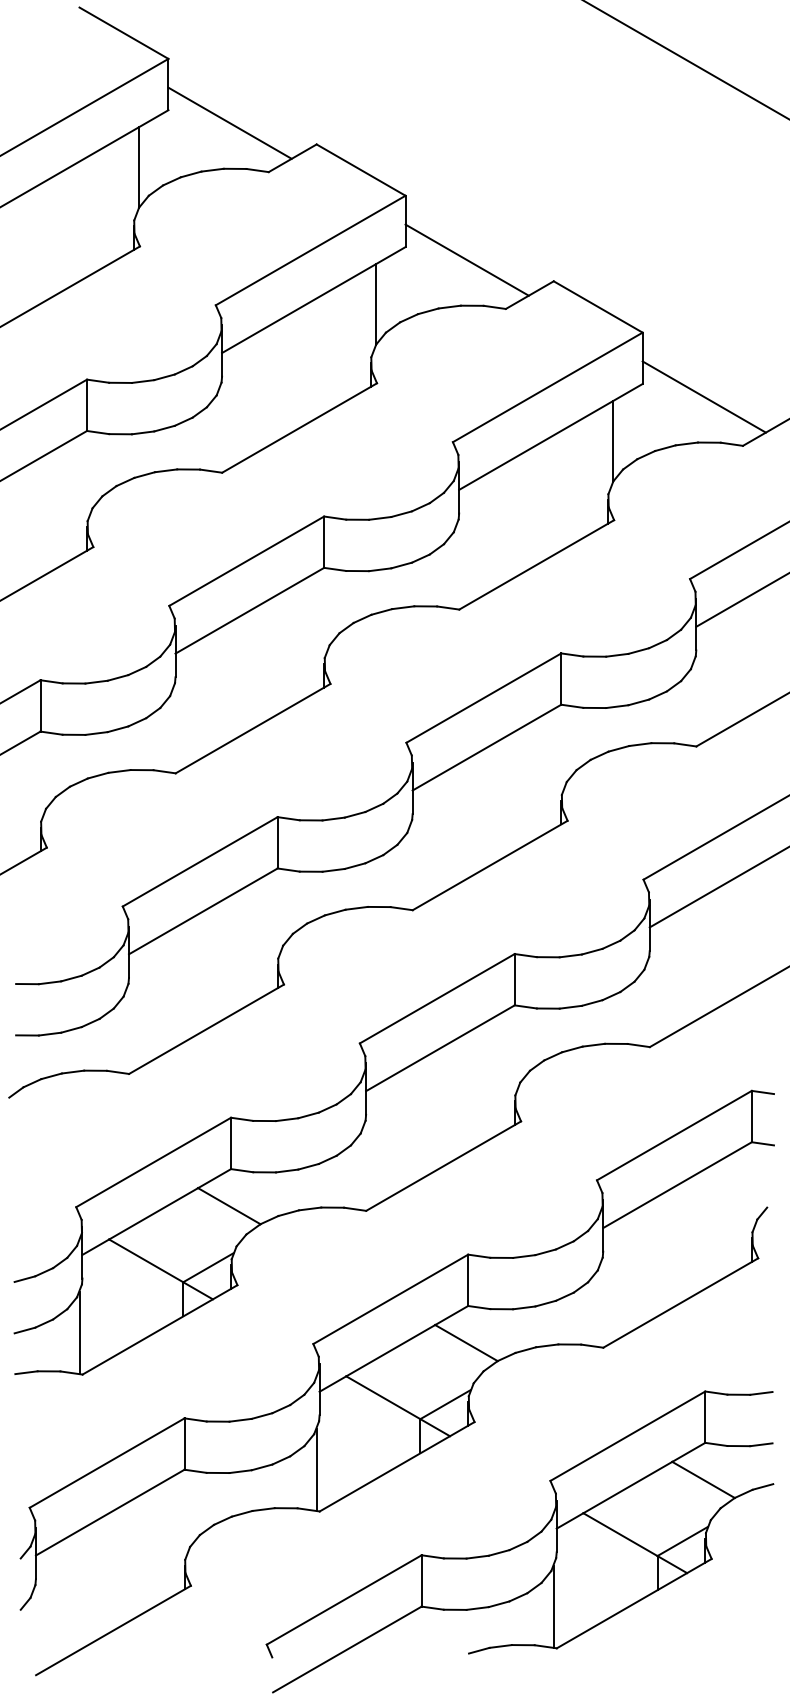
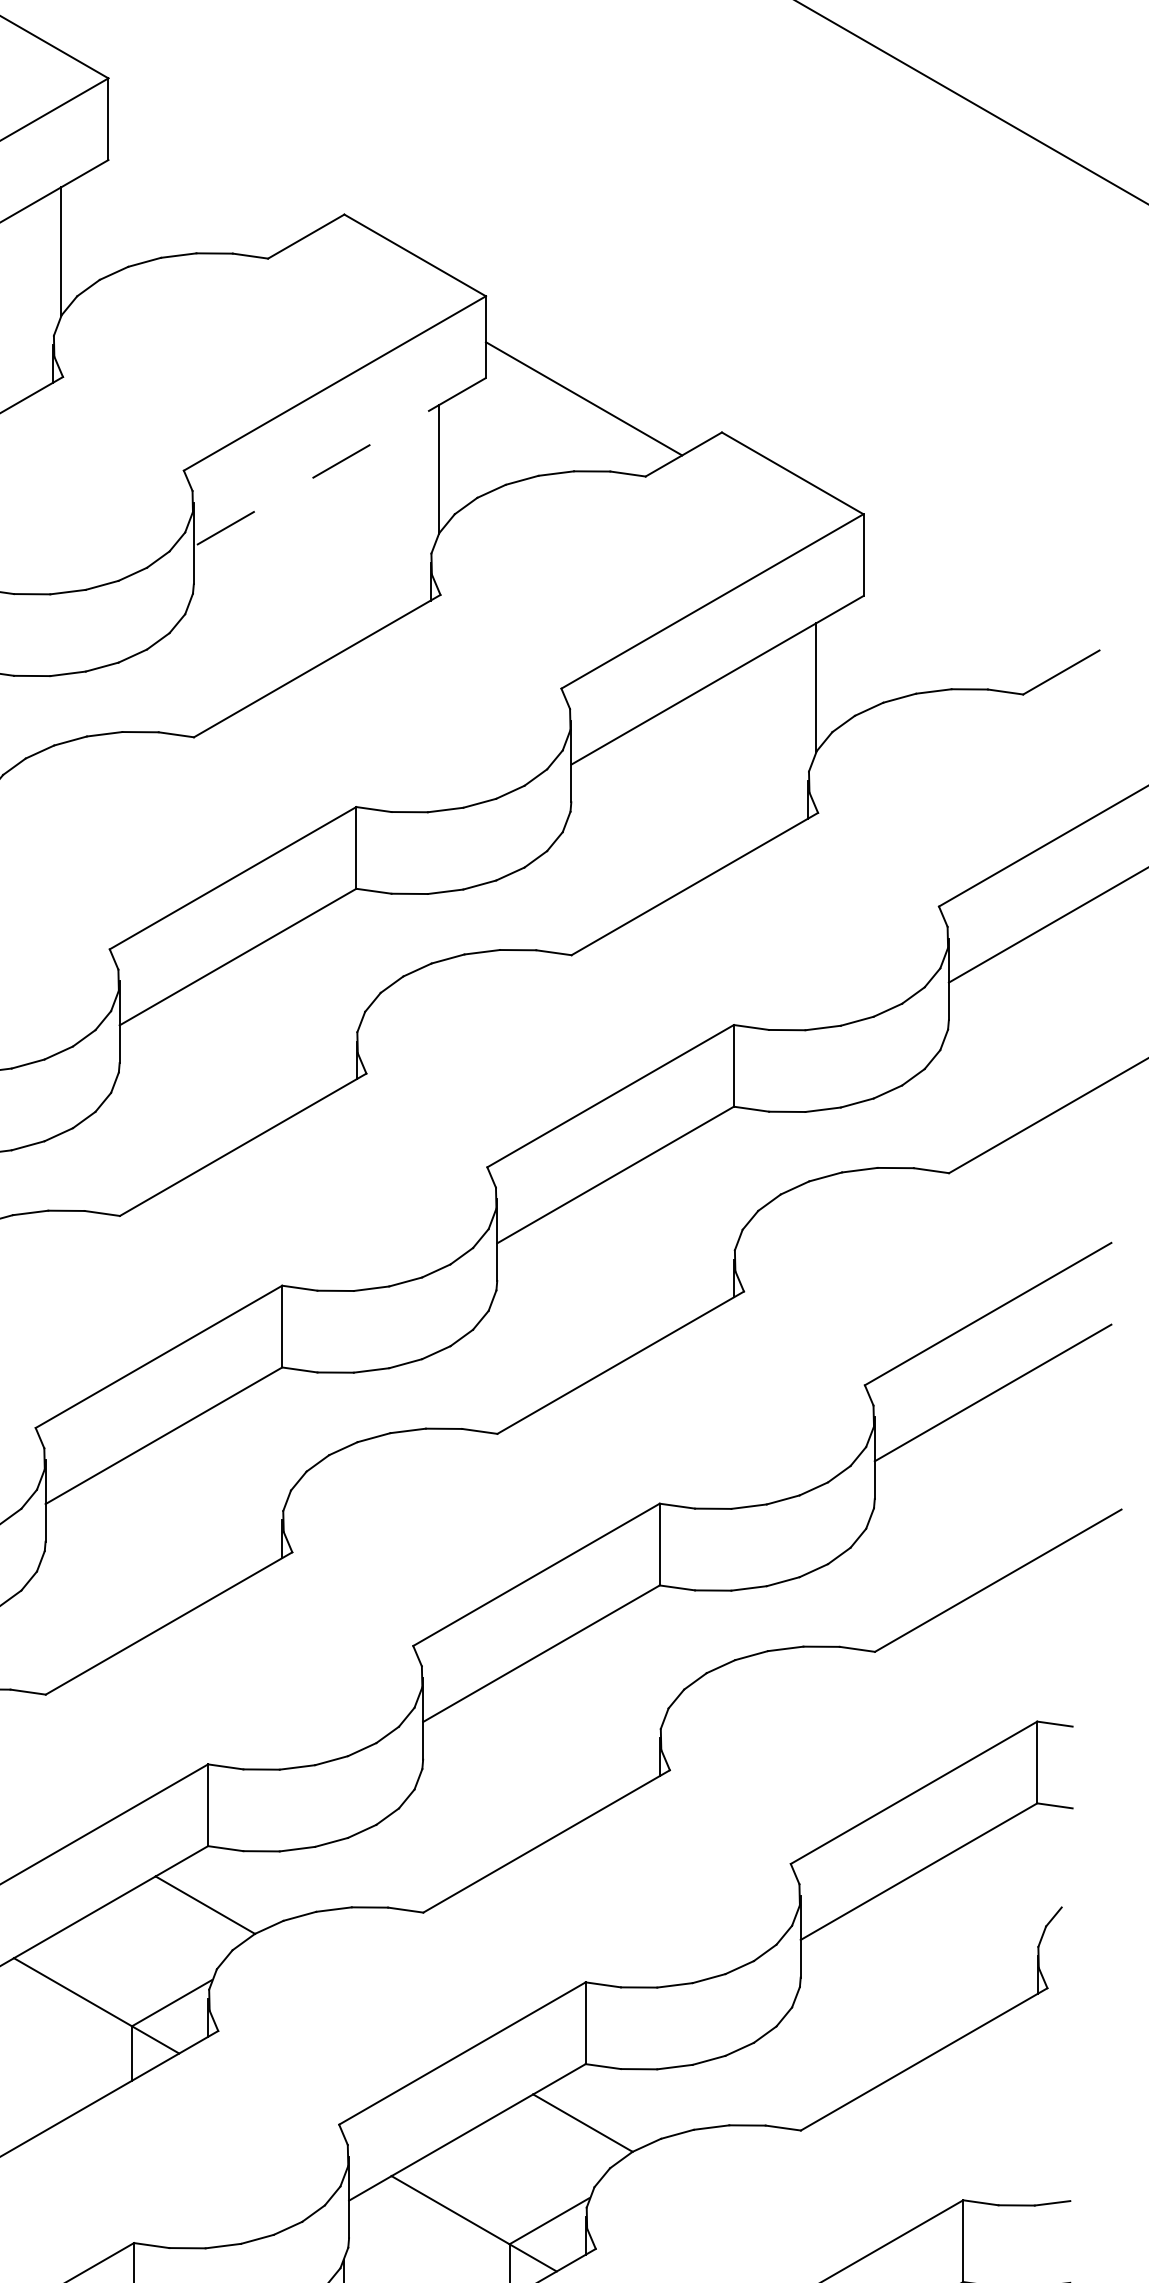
line: (229, 122) -> (205, 179), removed
line: (313, 300) -> (339, 463), solid -> dashed
line: (703, 396) -> (960, 615), removed

